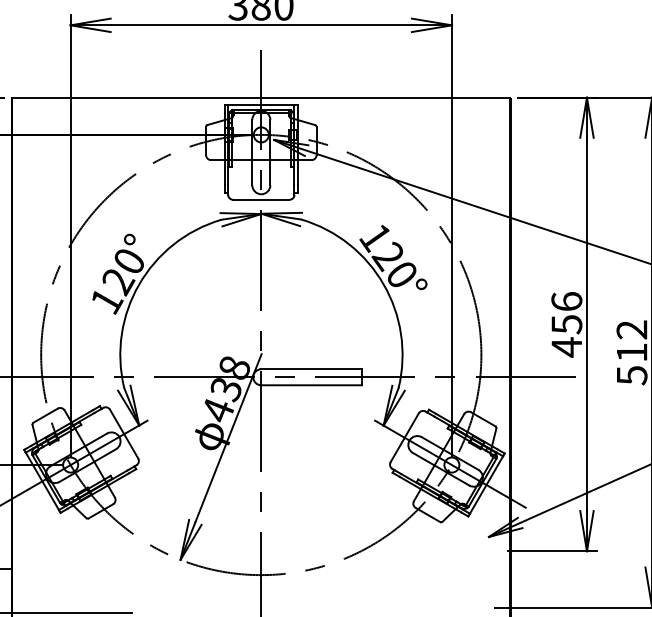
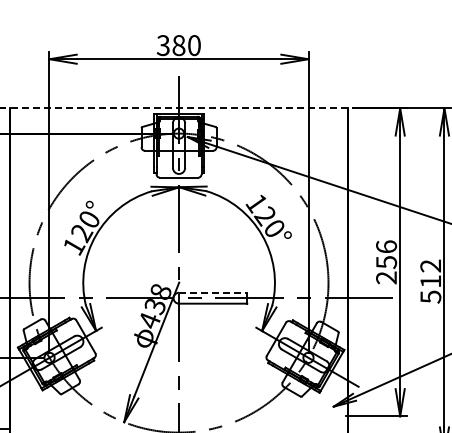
line: (261, 97) -> (179, 108), solid -> dashed
text: (566, 346) -> (386, 277), 456 -> 256
line: (312, 368) -> (213, 292), solid -> dashed

